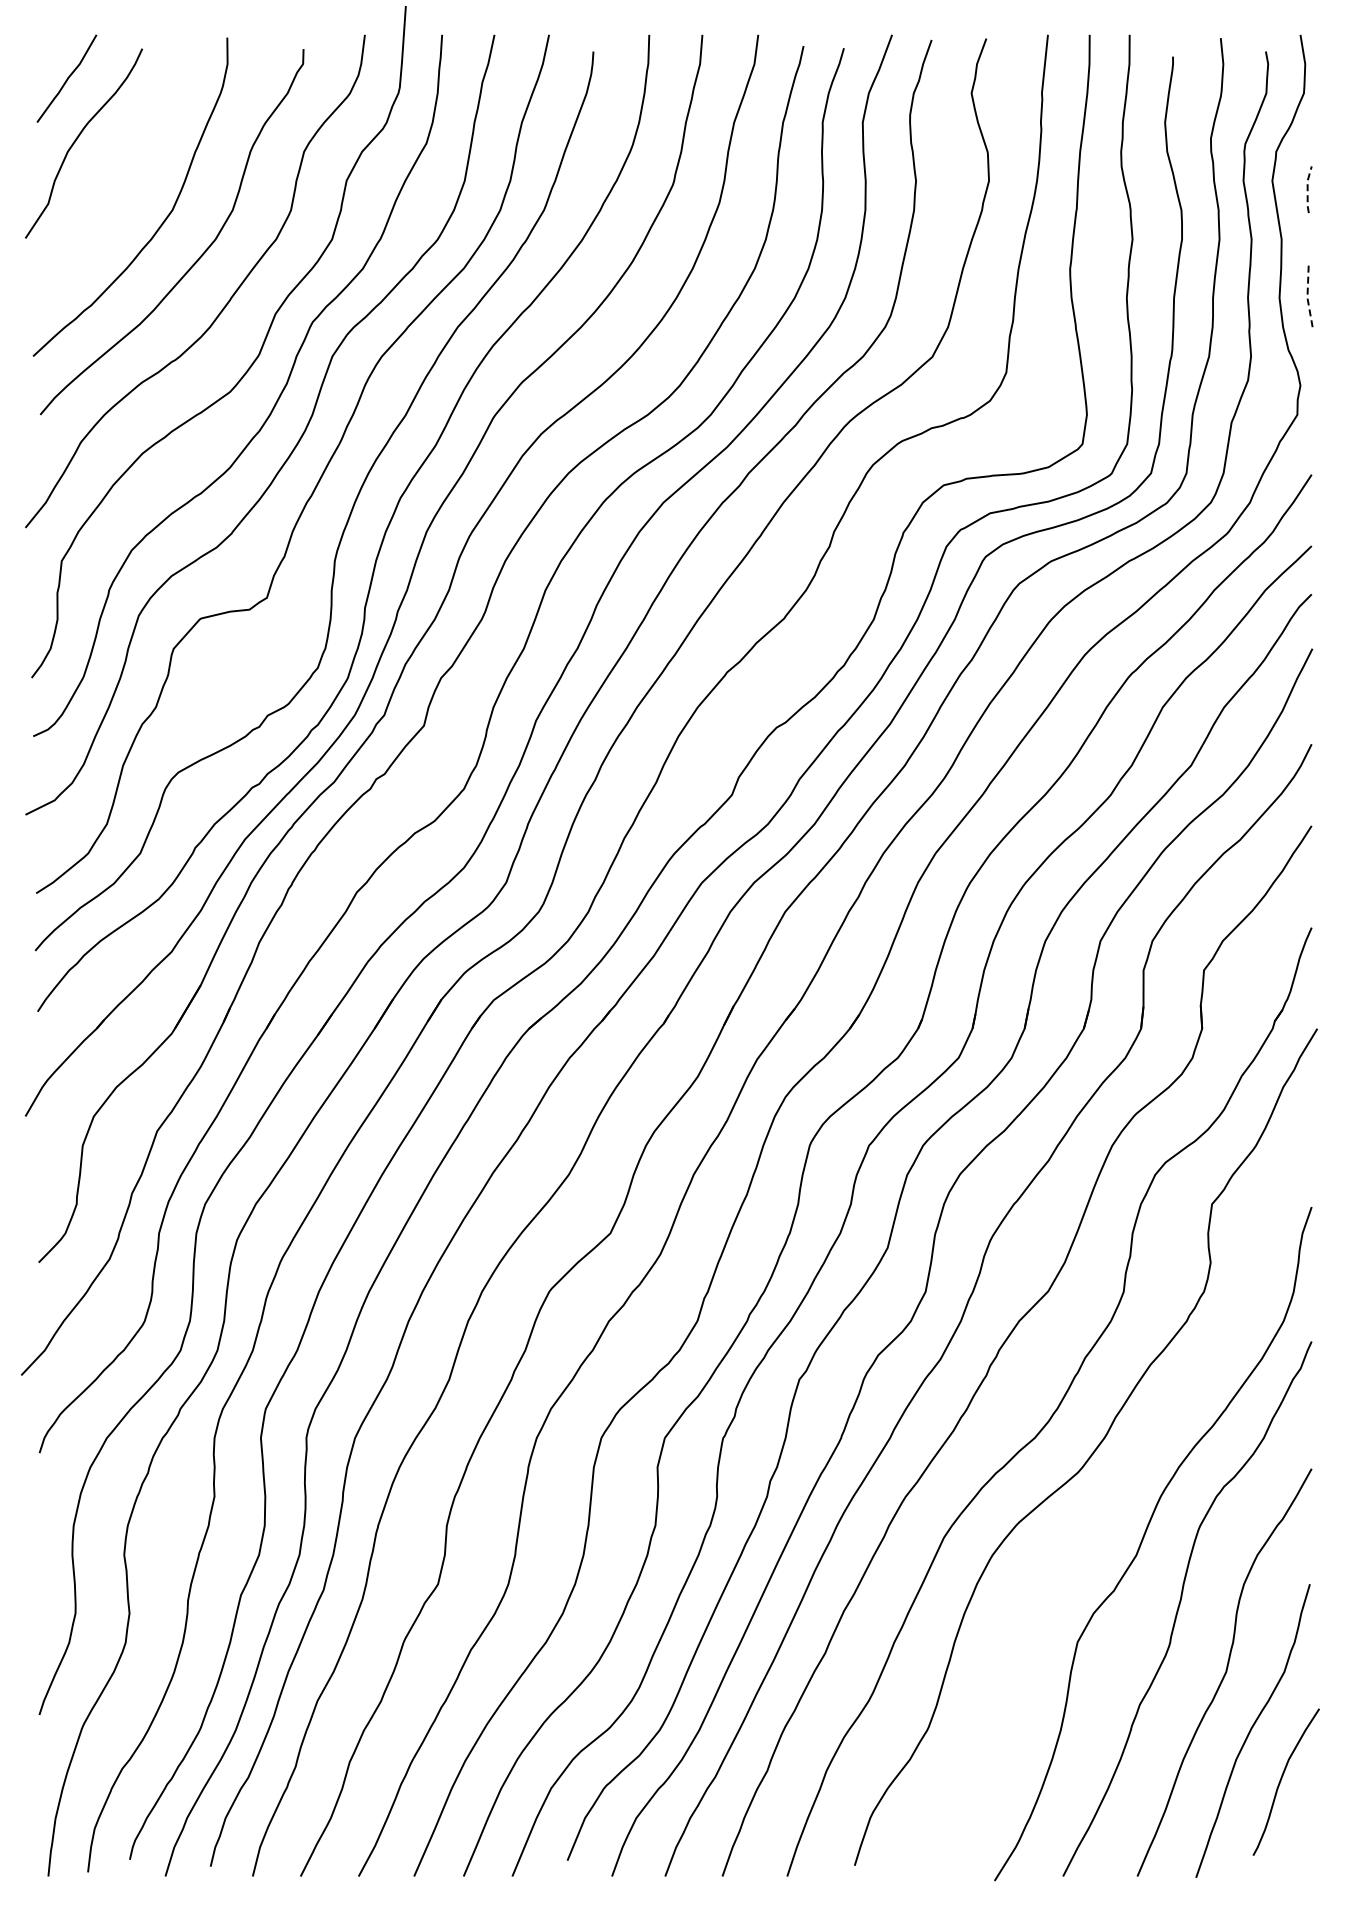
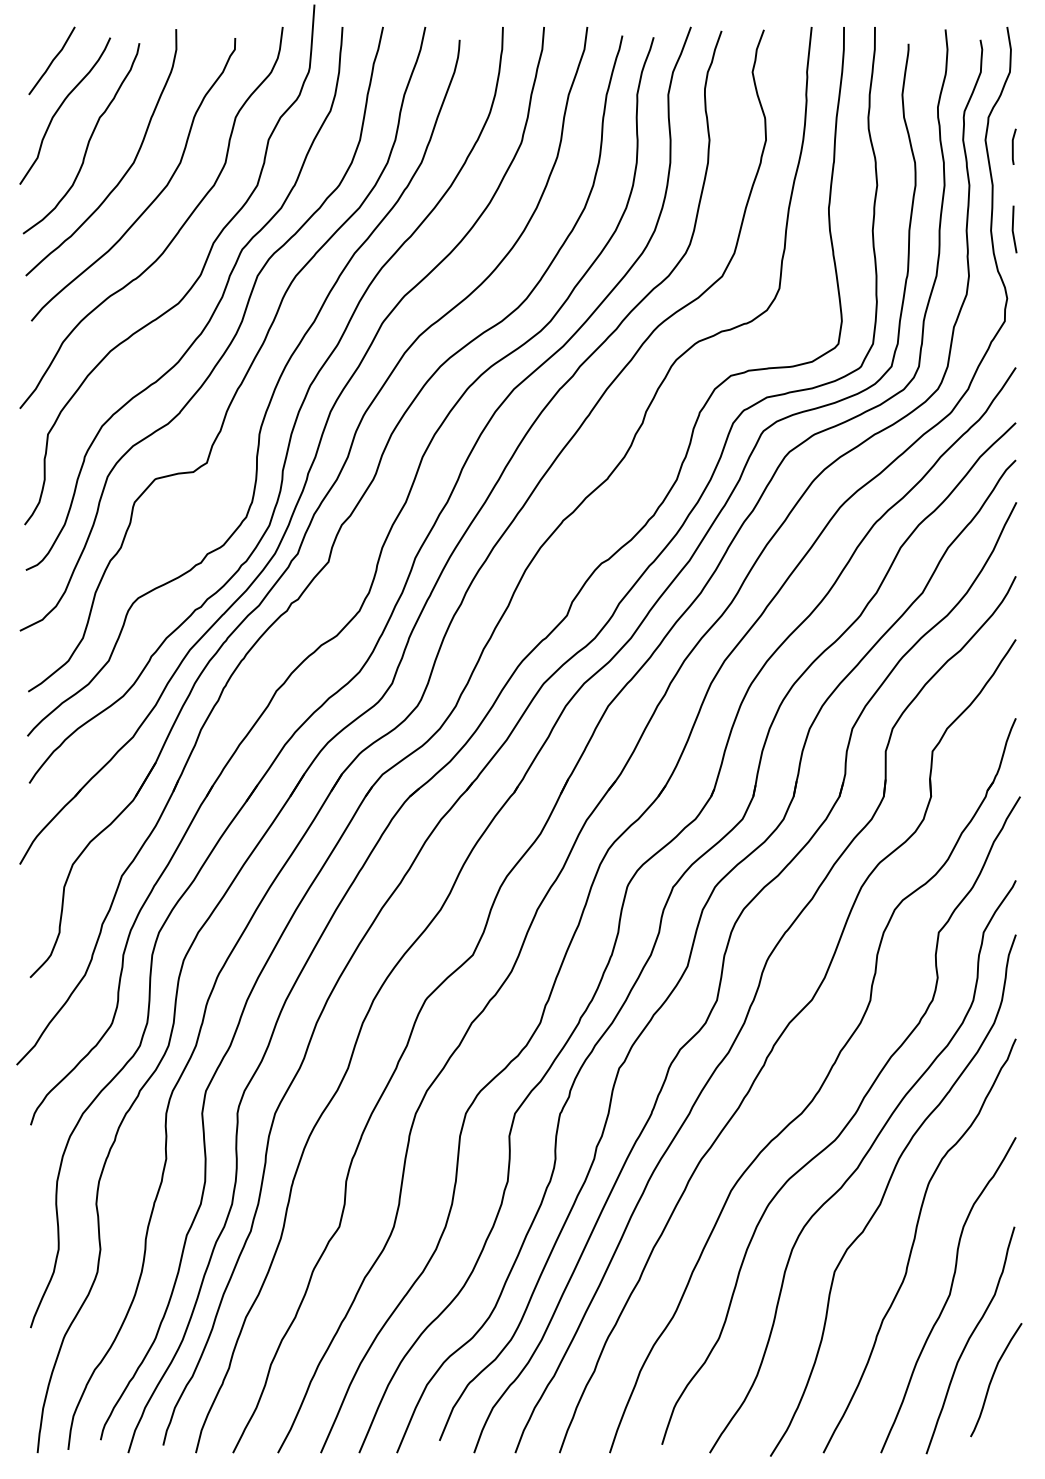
curve: (113, 182) -> (88, 141), added
line: (1307, 189) -> (1012, 146), dashed -> solid
line: (1307, 296) -> (1012, 229), dashed -> solid
curve: (1111, 1503) -> (860, 1164), added

